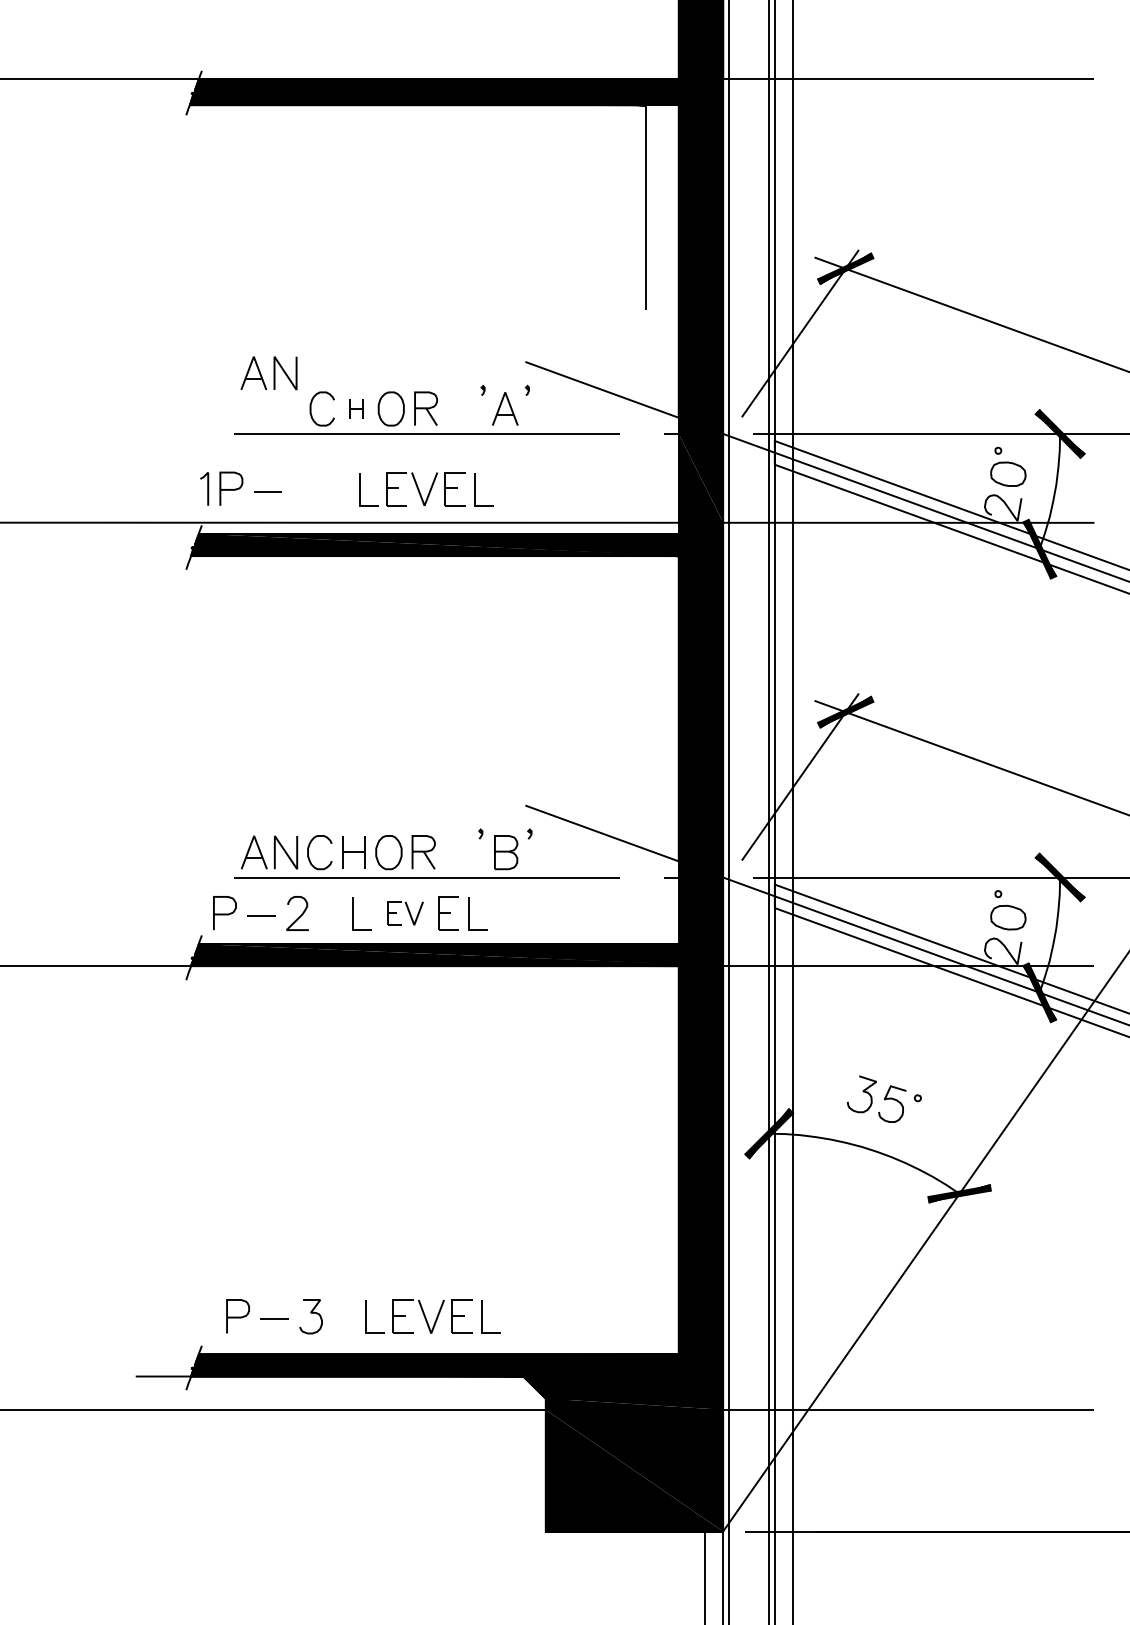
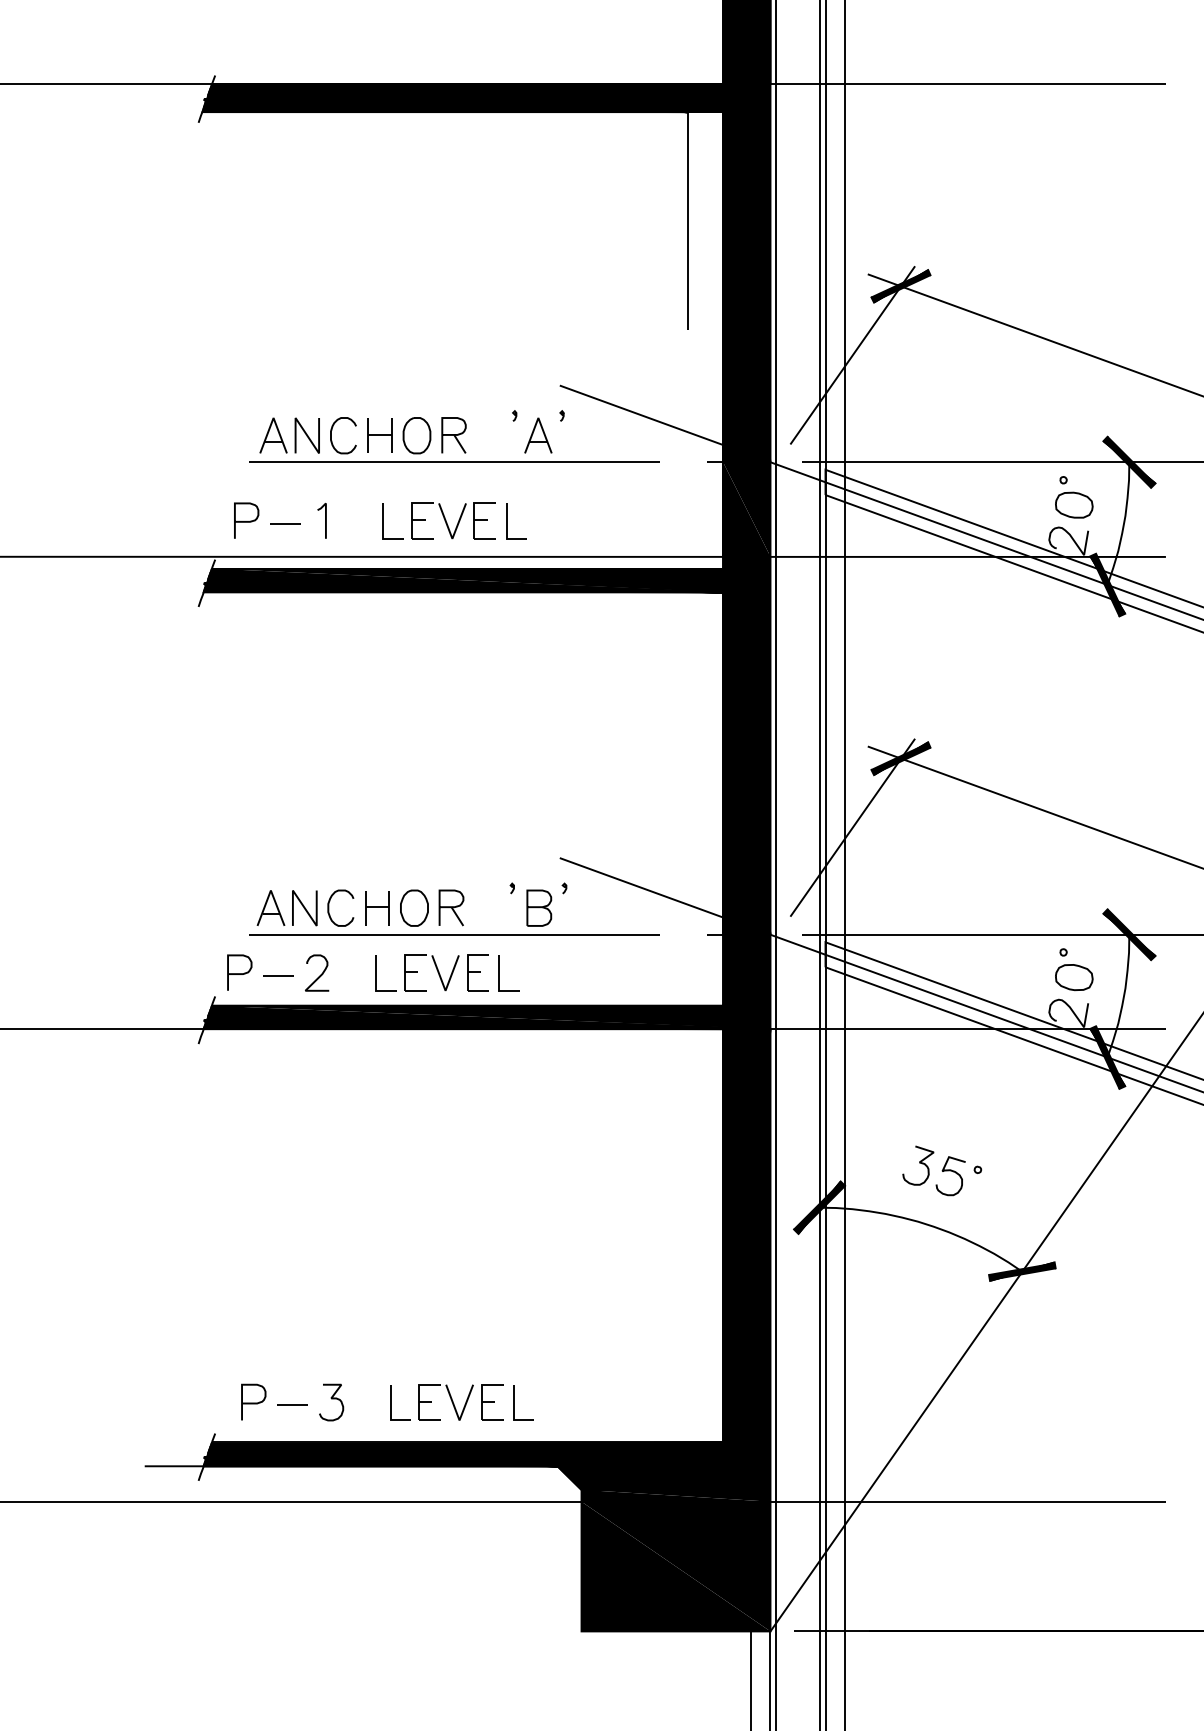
part: (268, 373) -> (289, 435), moved
part: (356, 408) -> (379, 435), size x1.67
line: (207, 488) -> (325, 520), moved
part: (404, 912) -> (431, 972), size x1.43

